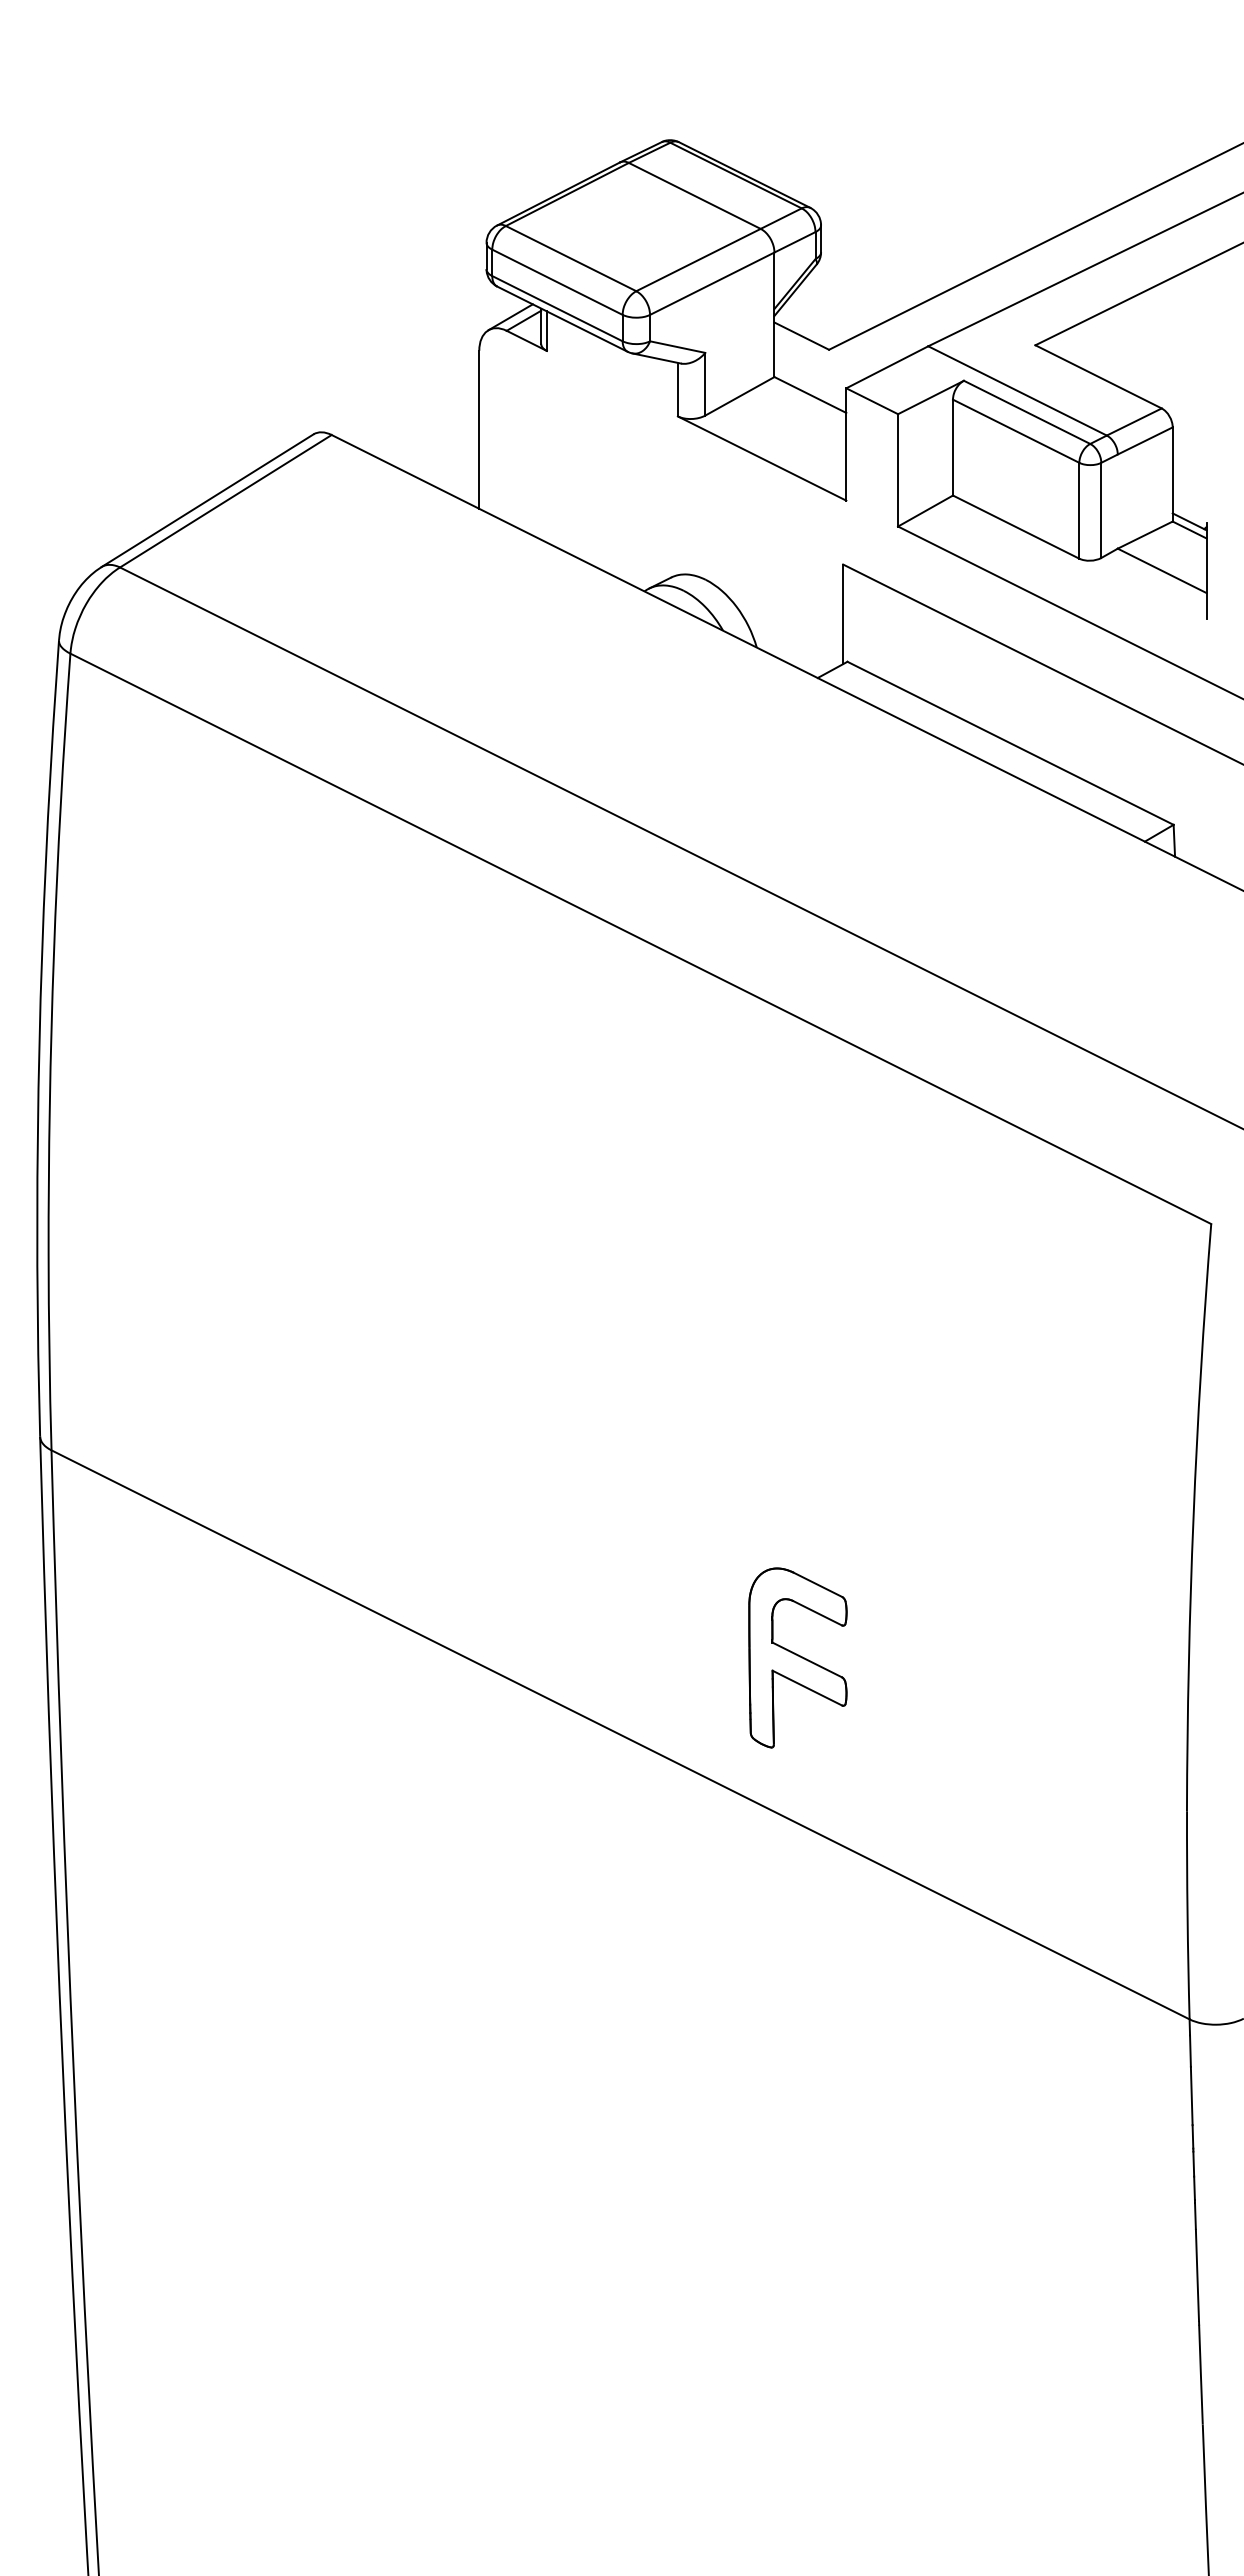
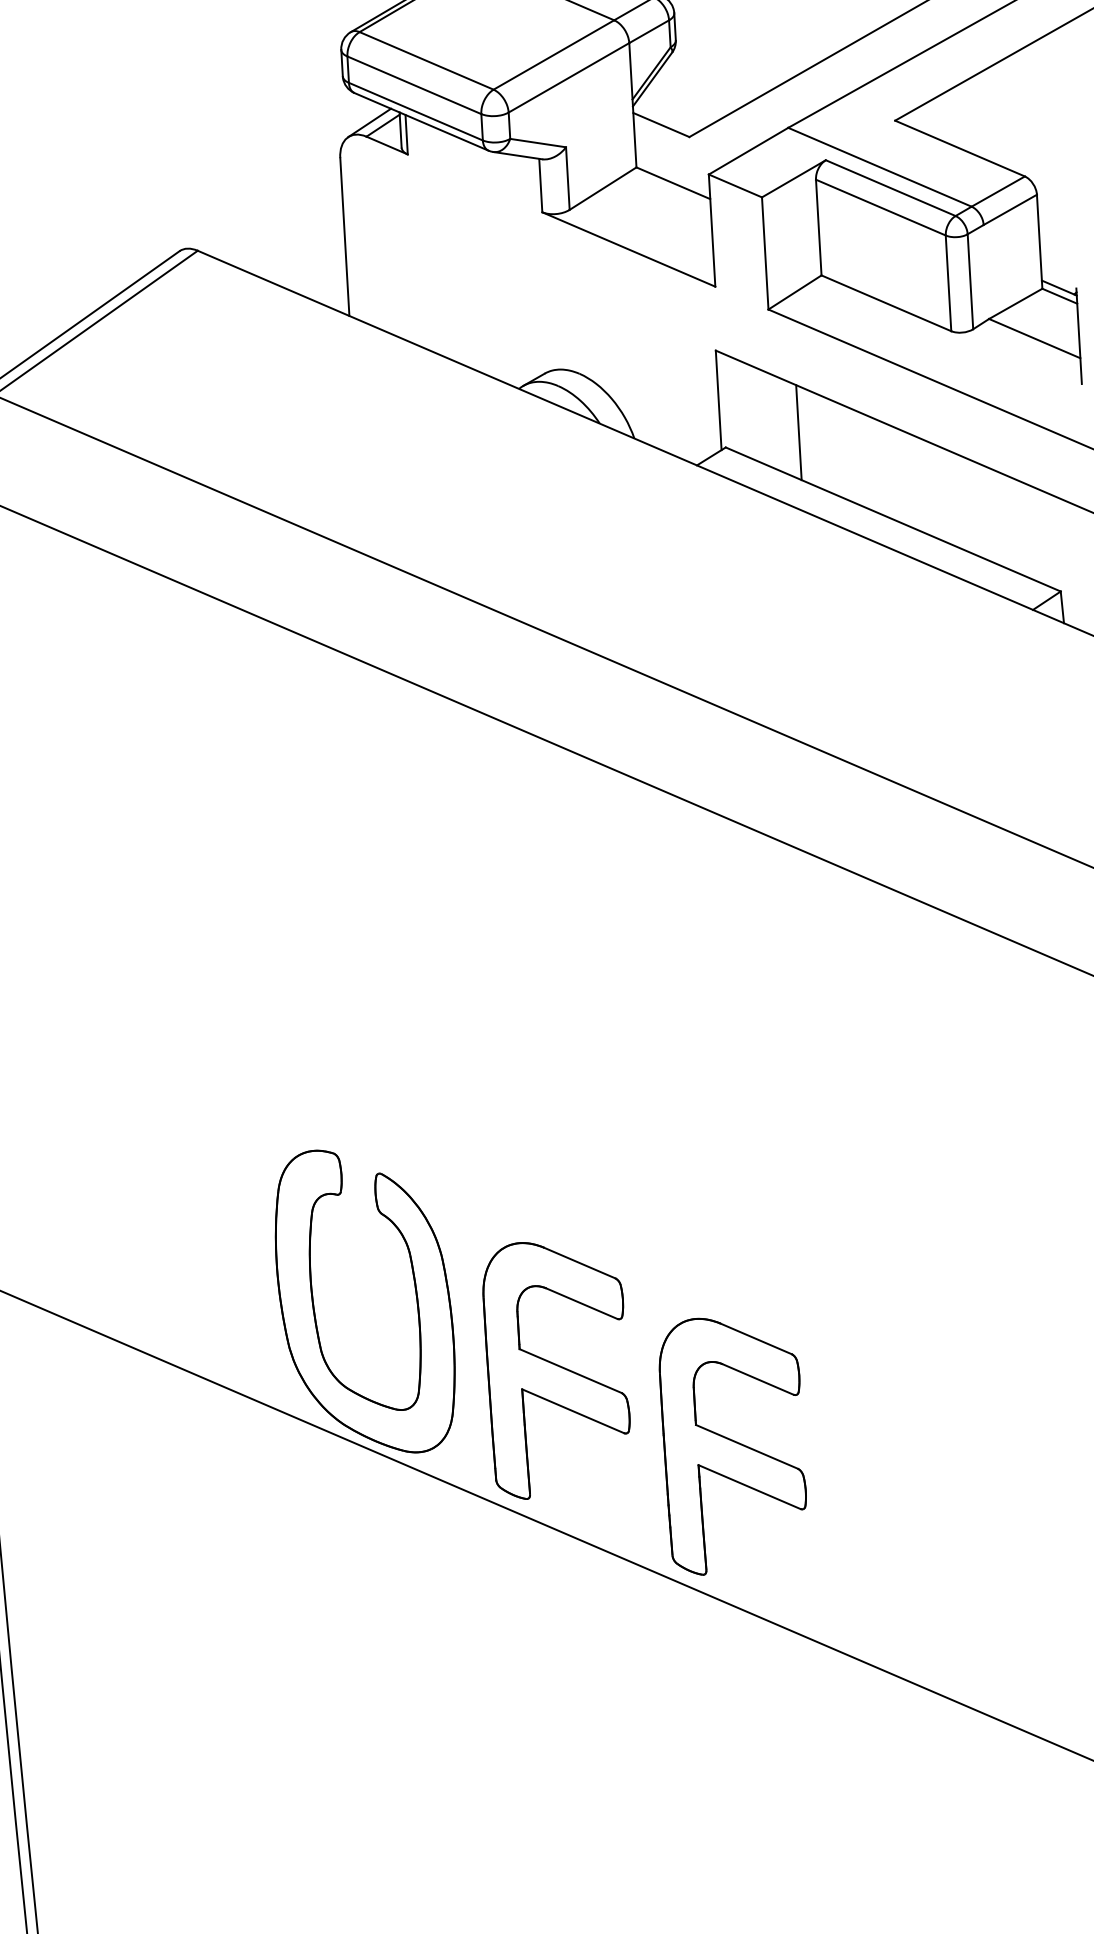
line: (921, 650) -> (798, 431), added
part: (488, 1485) -> (414, 1290), added
part: (625, 1572) -> (556, 1369), added
part: (797, 1657) -> (733, 1444), size x1.43

